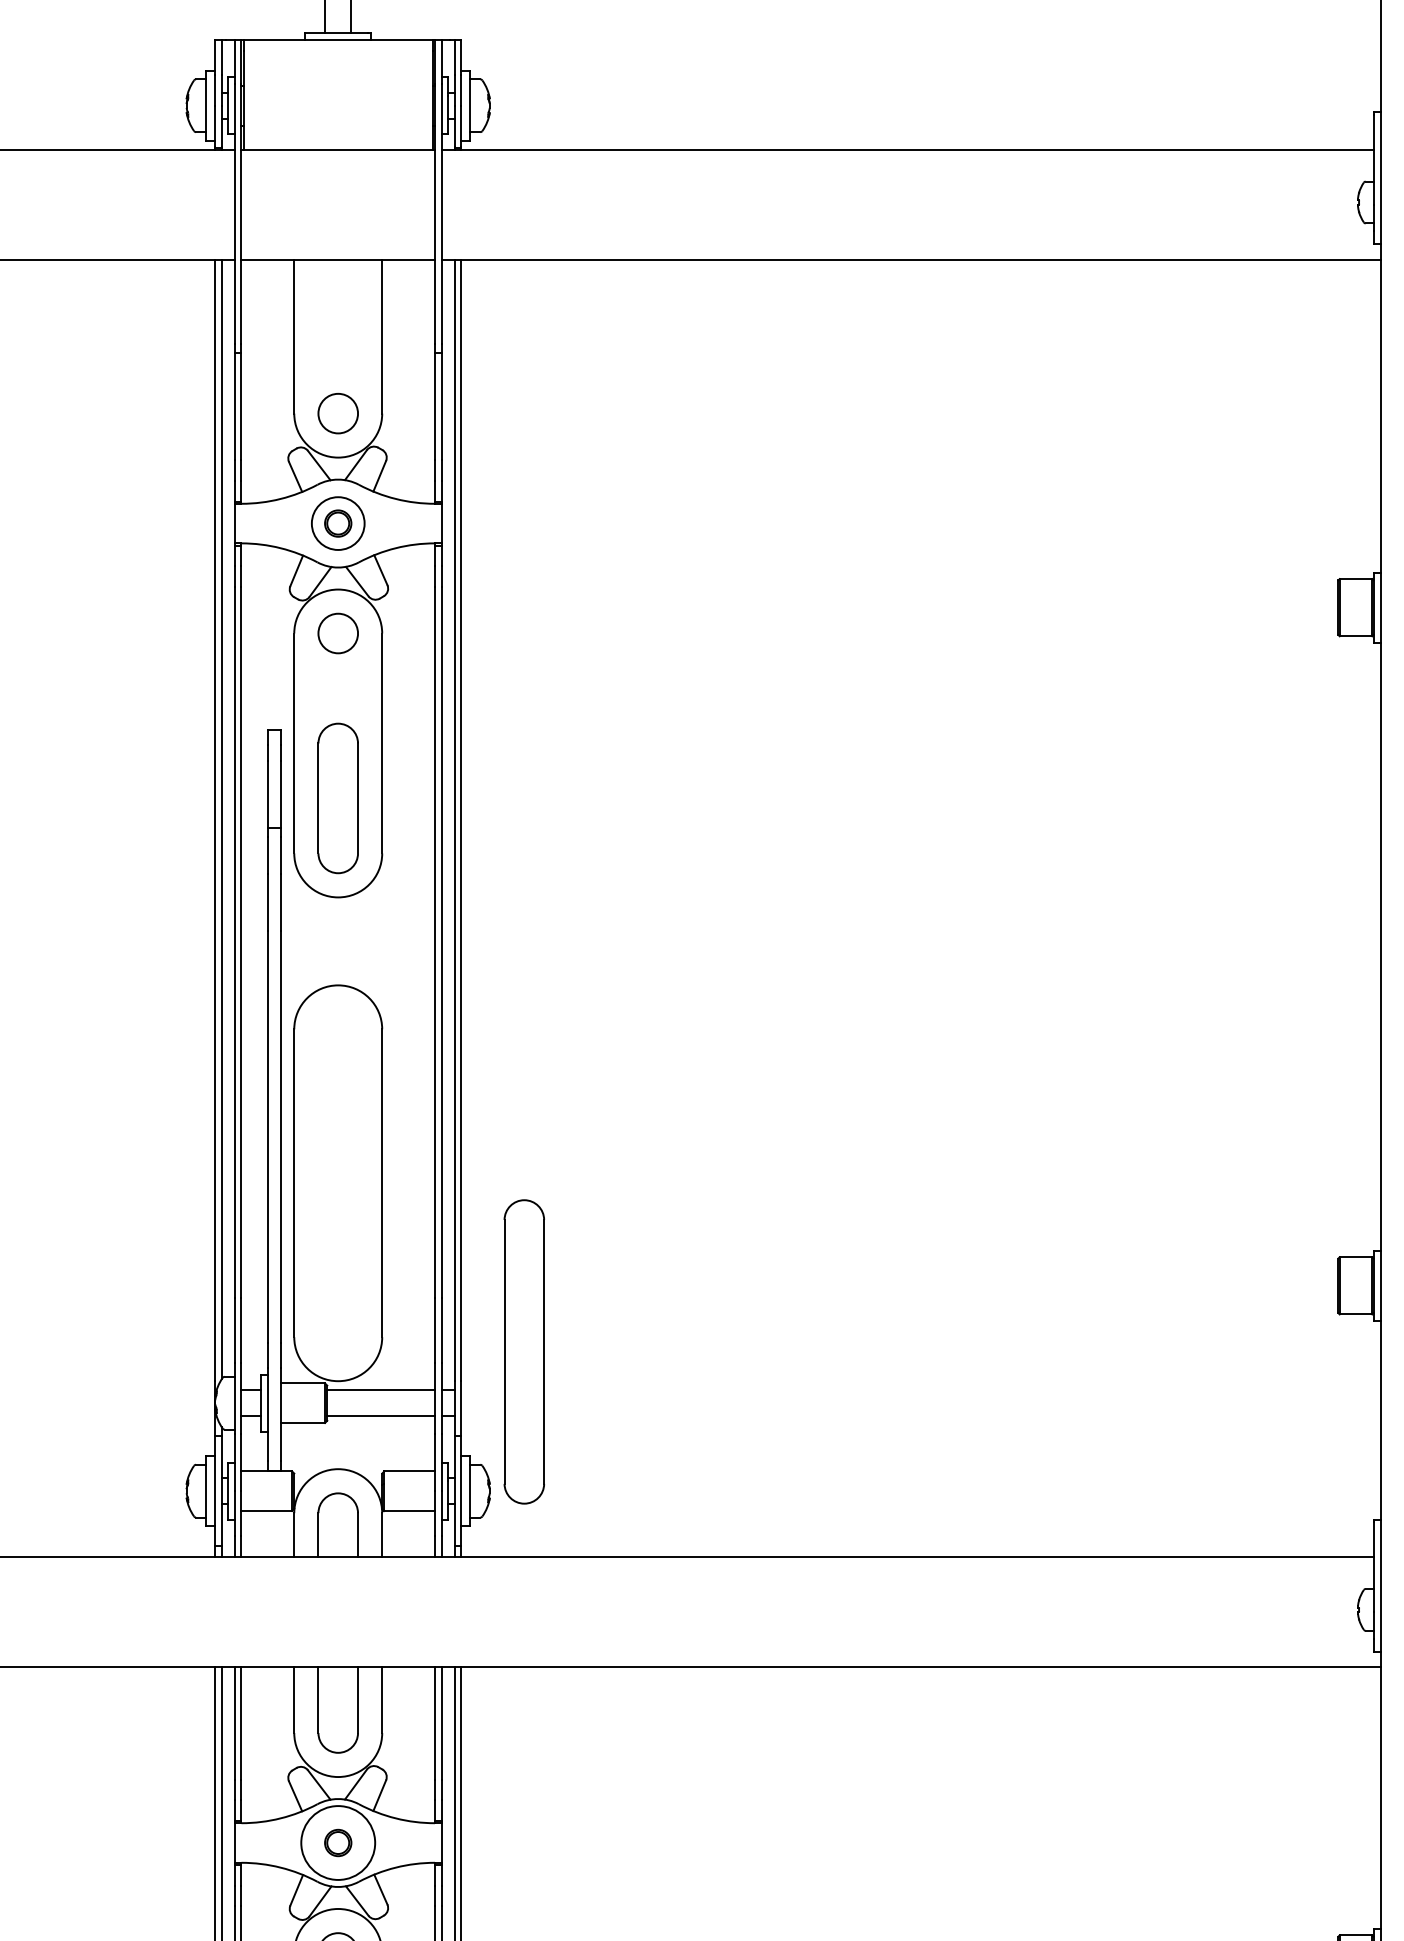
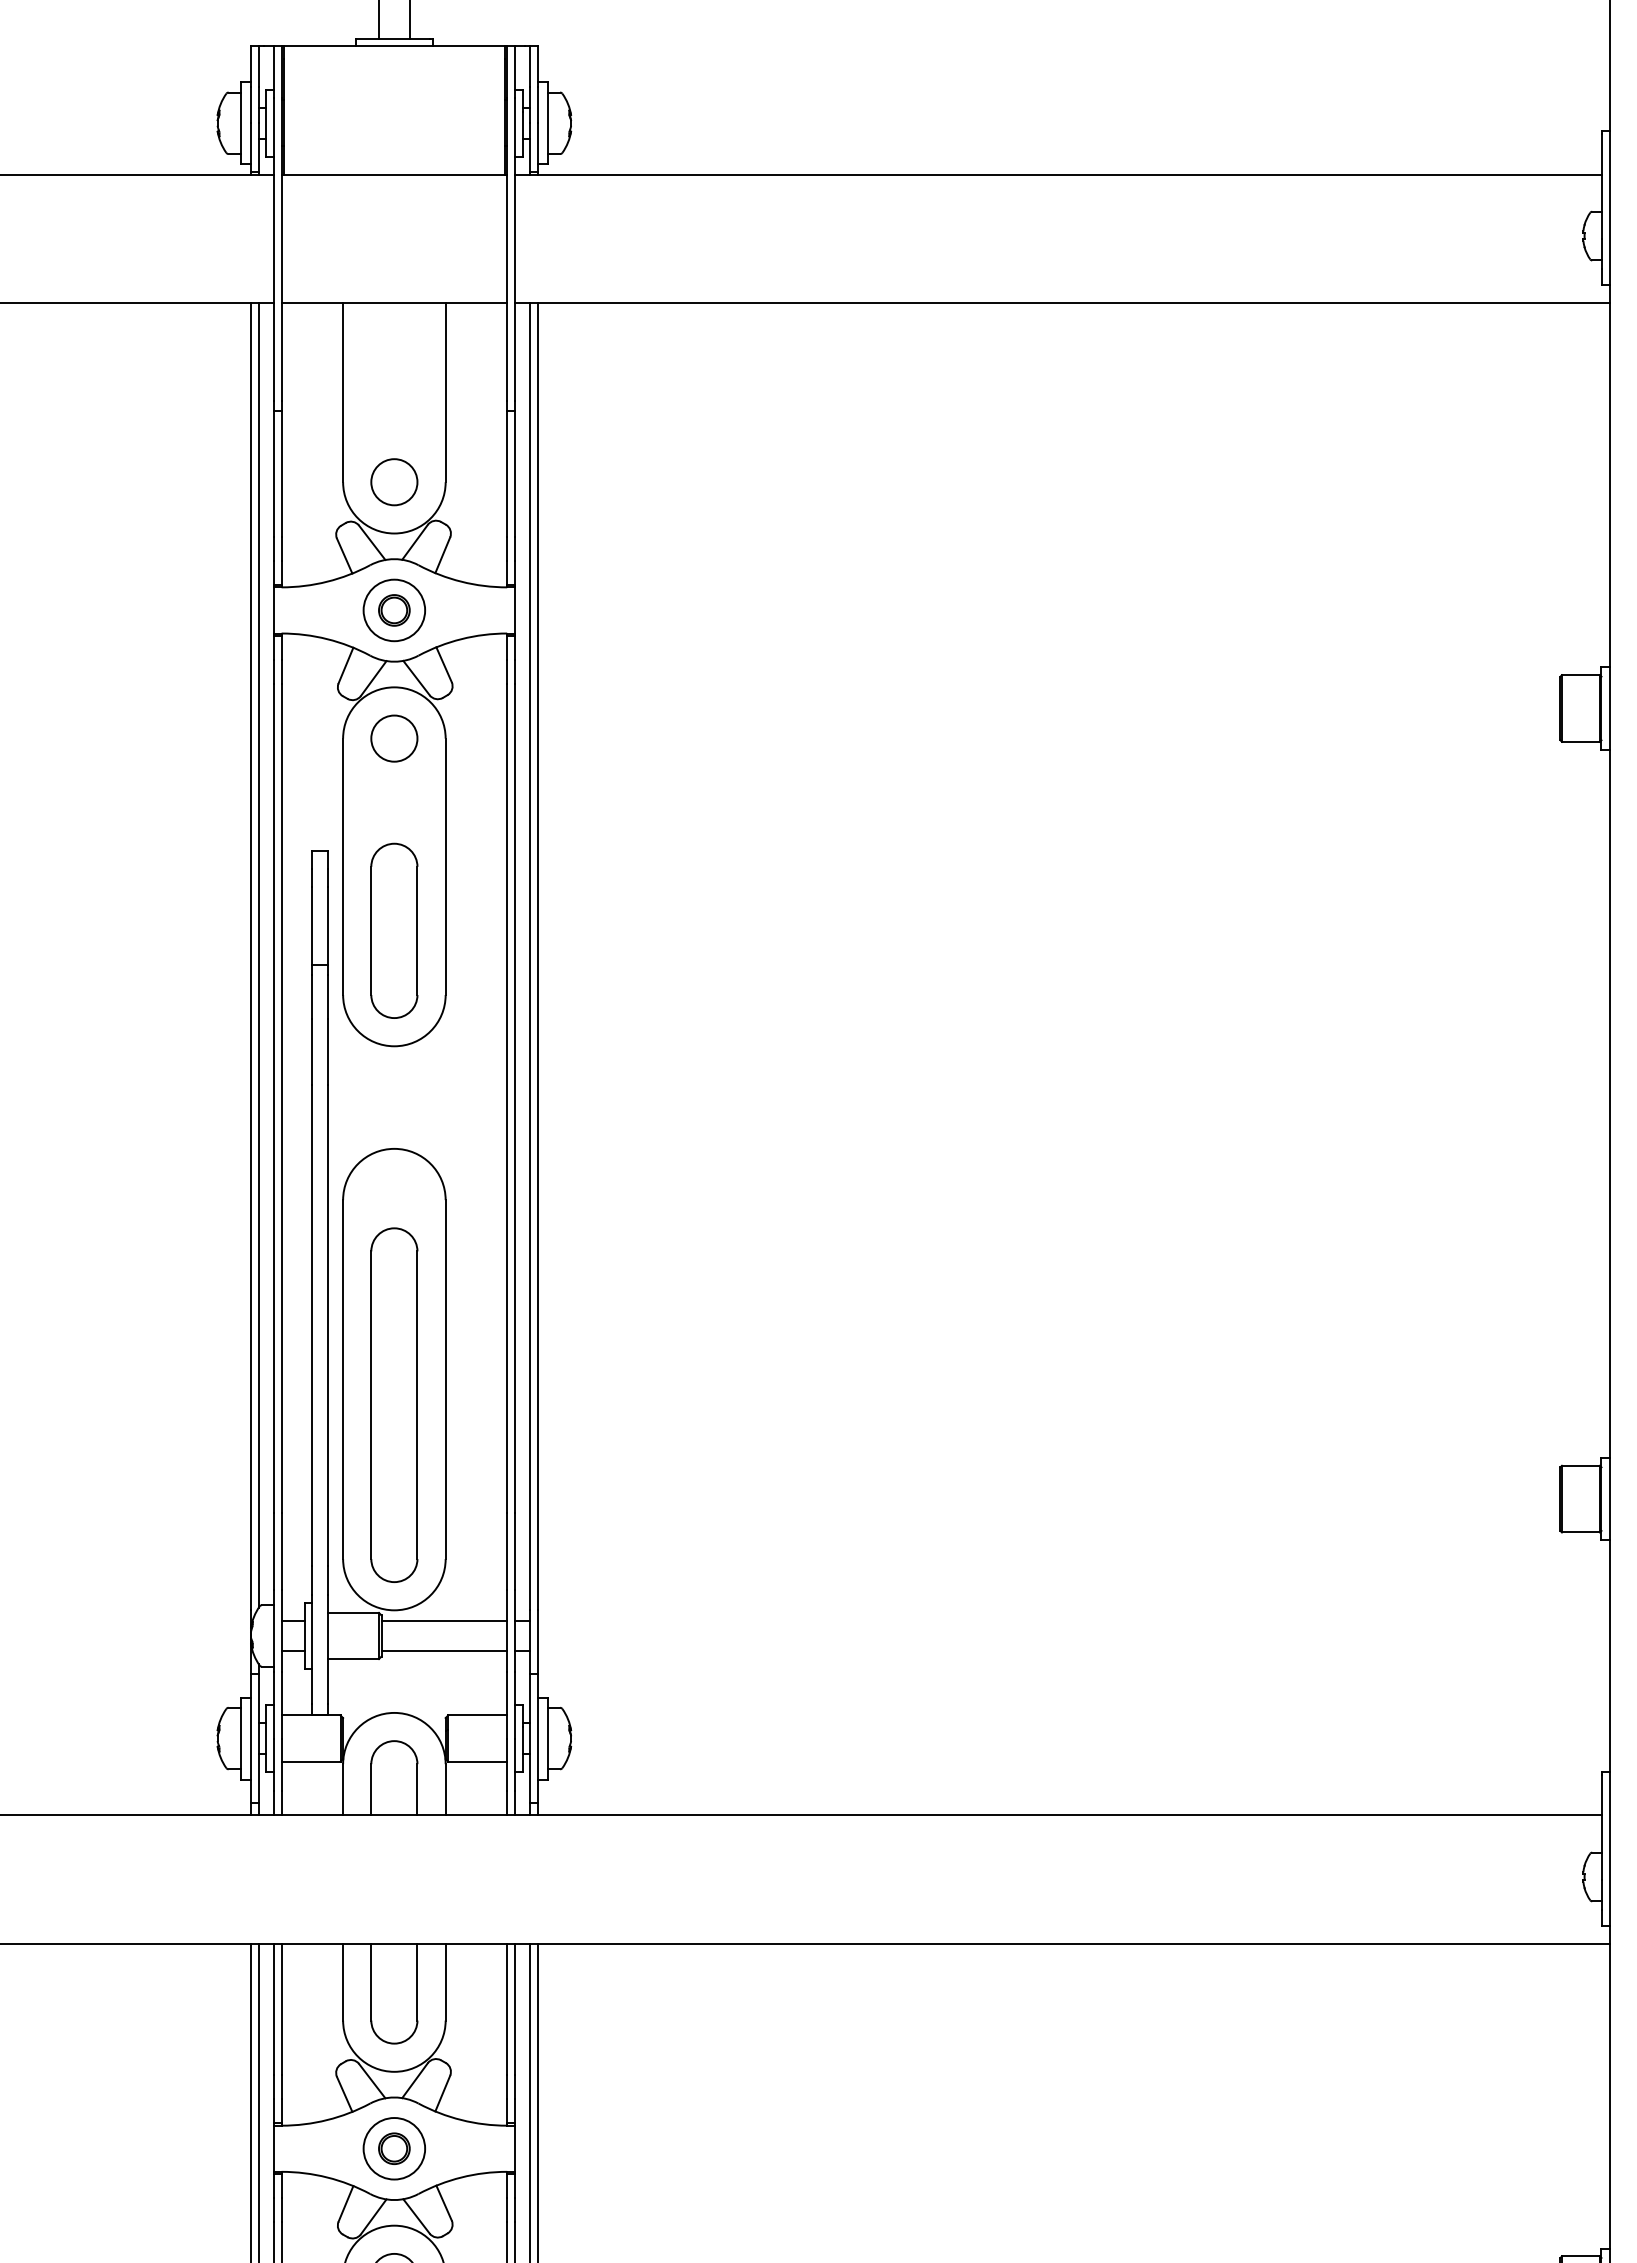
part: (524, 1351) -> (394, 1404), moved
circle: (338, 1842) -> (394, 2148), size x0.71

